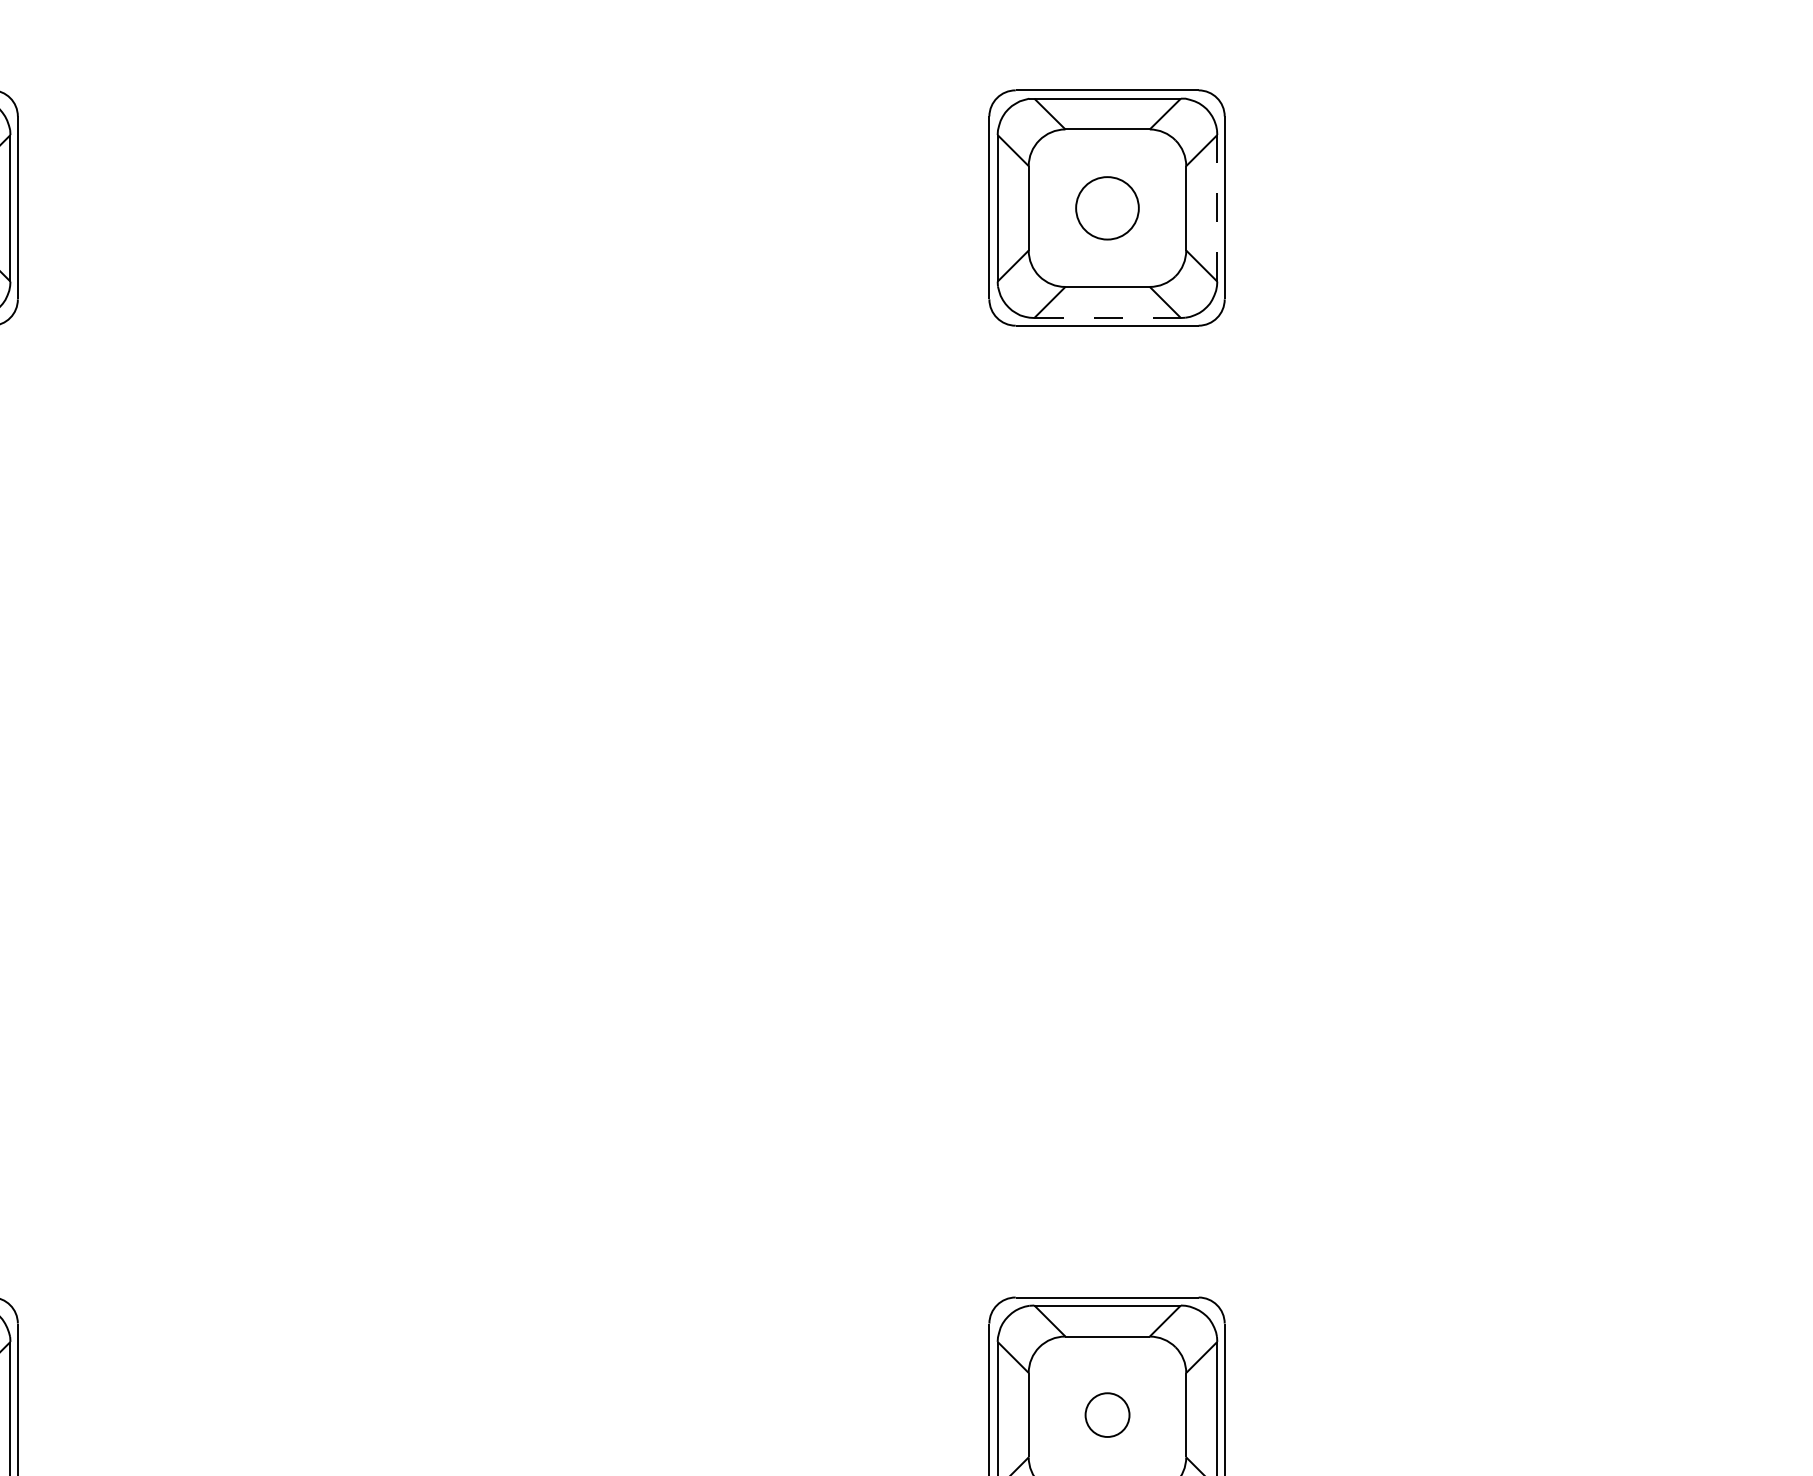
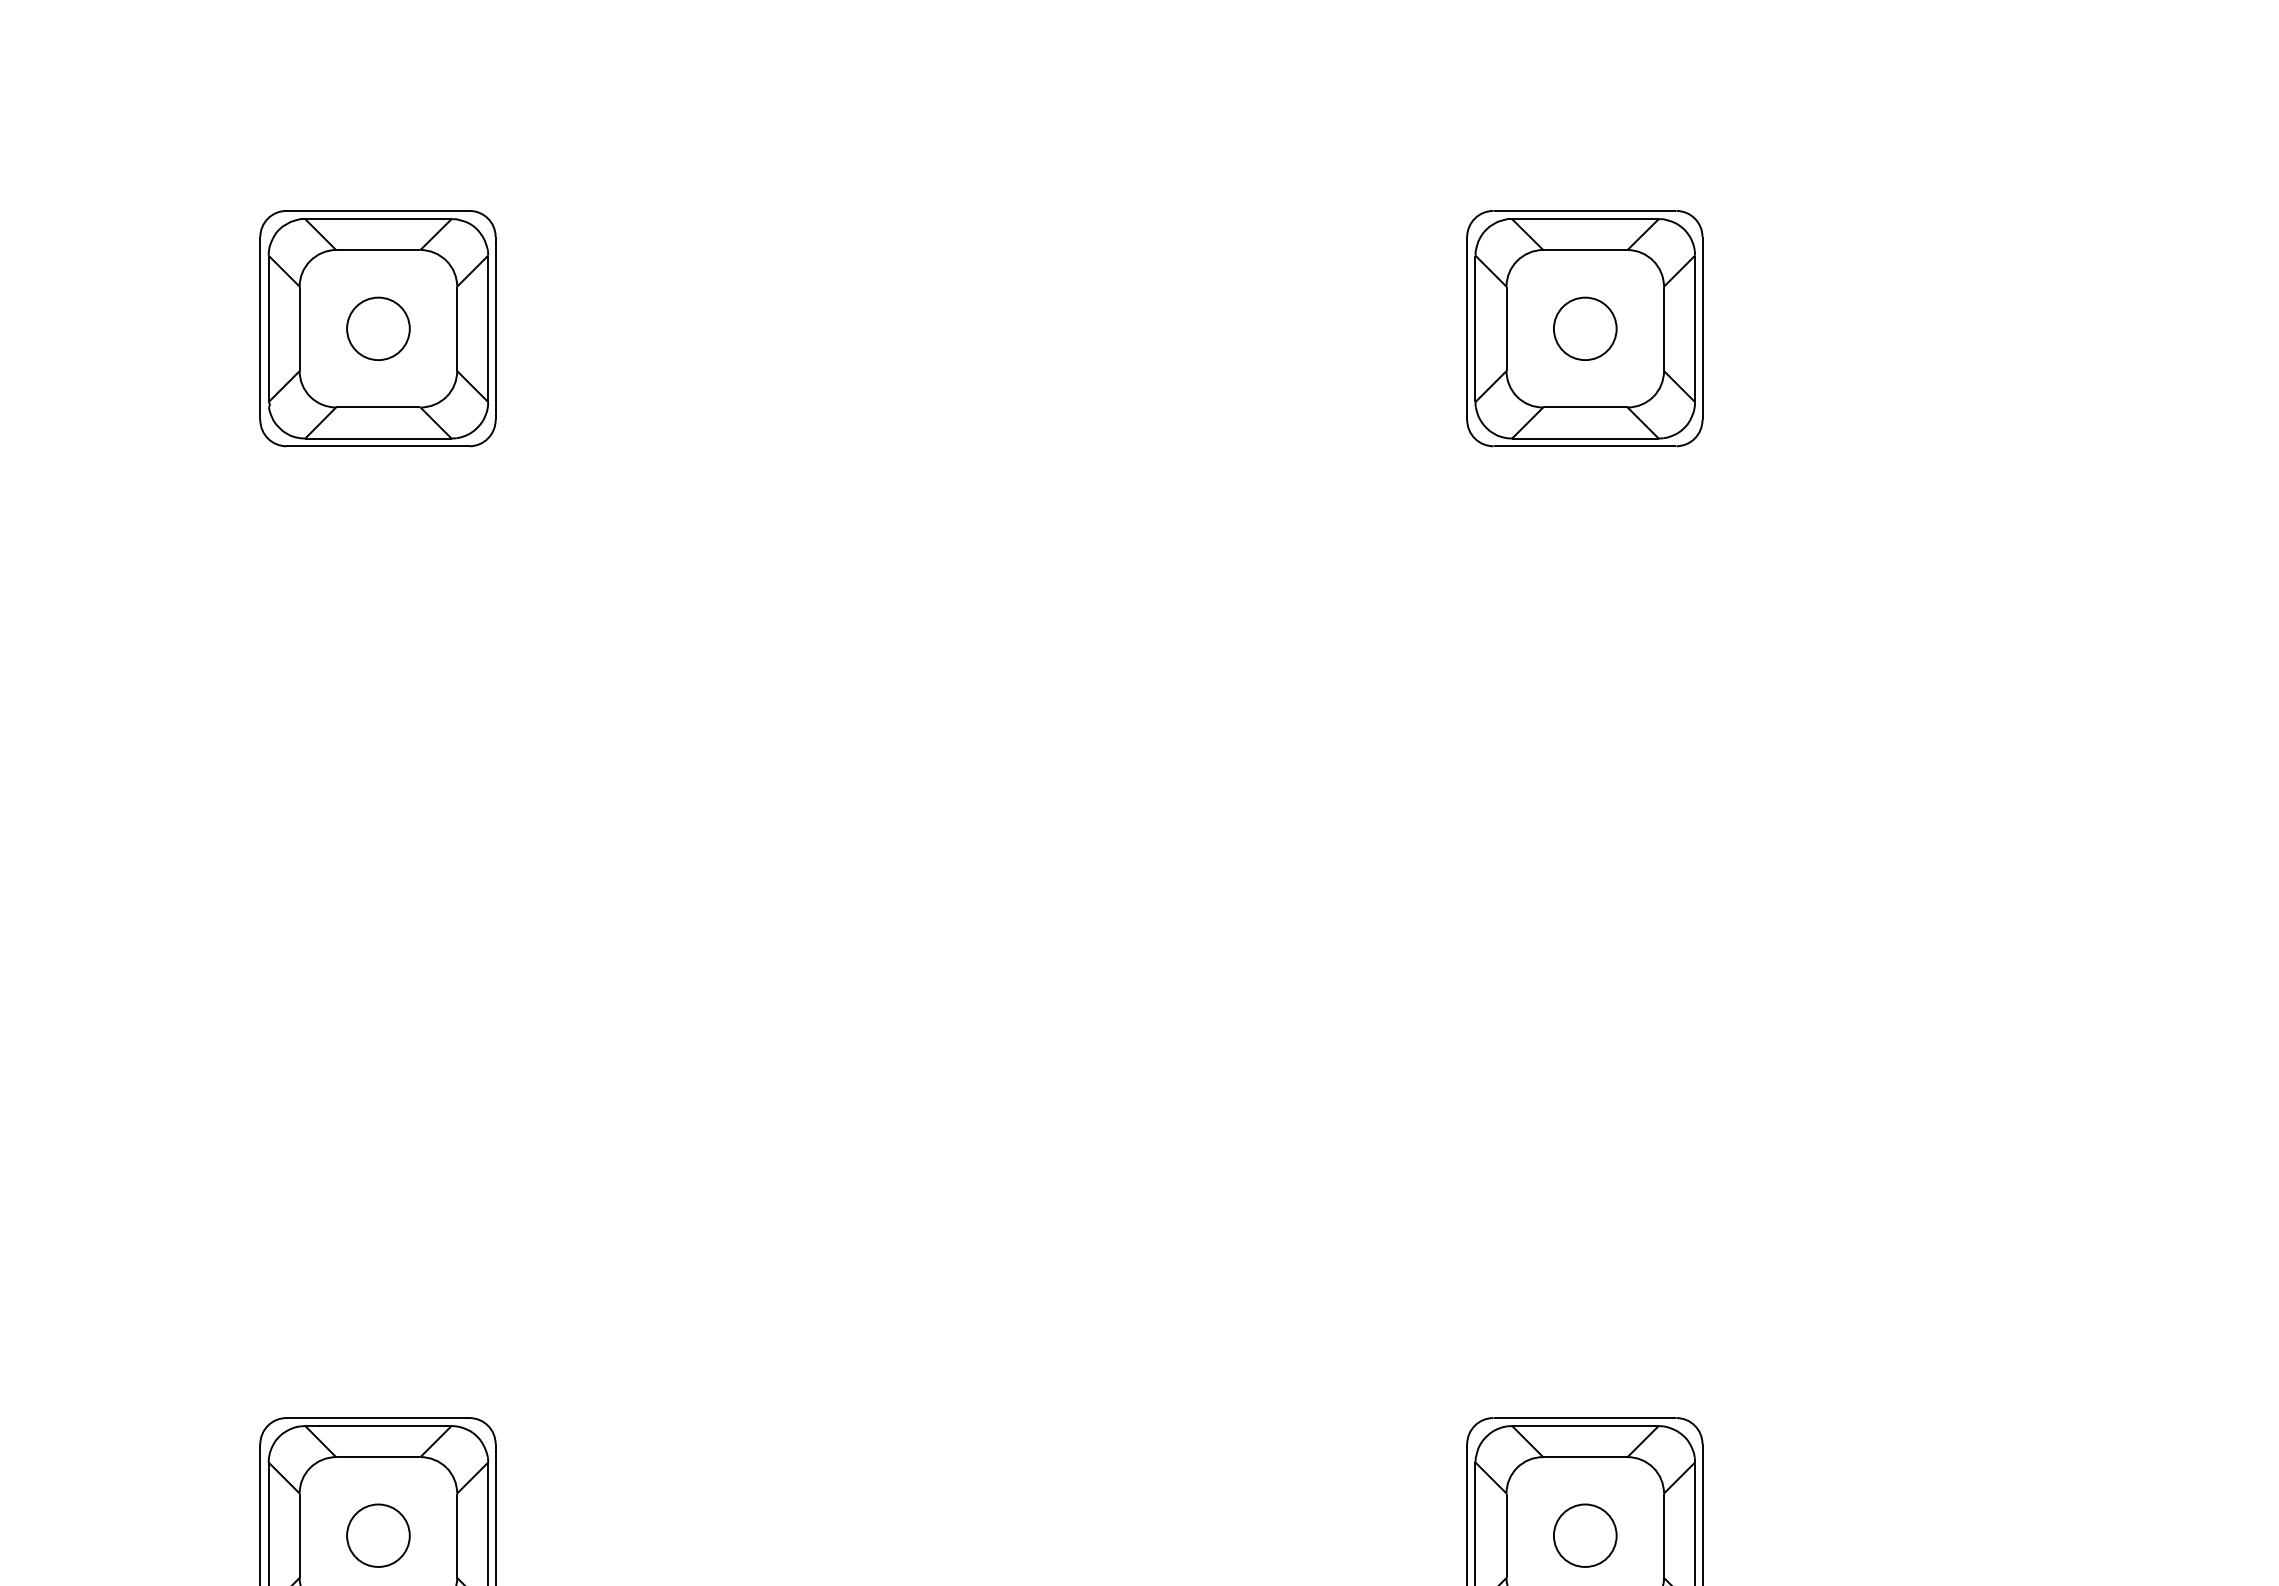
line: (1217, 207) -> (1695, 328), dashed -> solid
line: (1107, 317) -> (1585, 438), dashed -> solid
part: (1107, 1414) -> (1585, 1535), size x1.43

